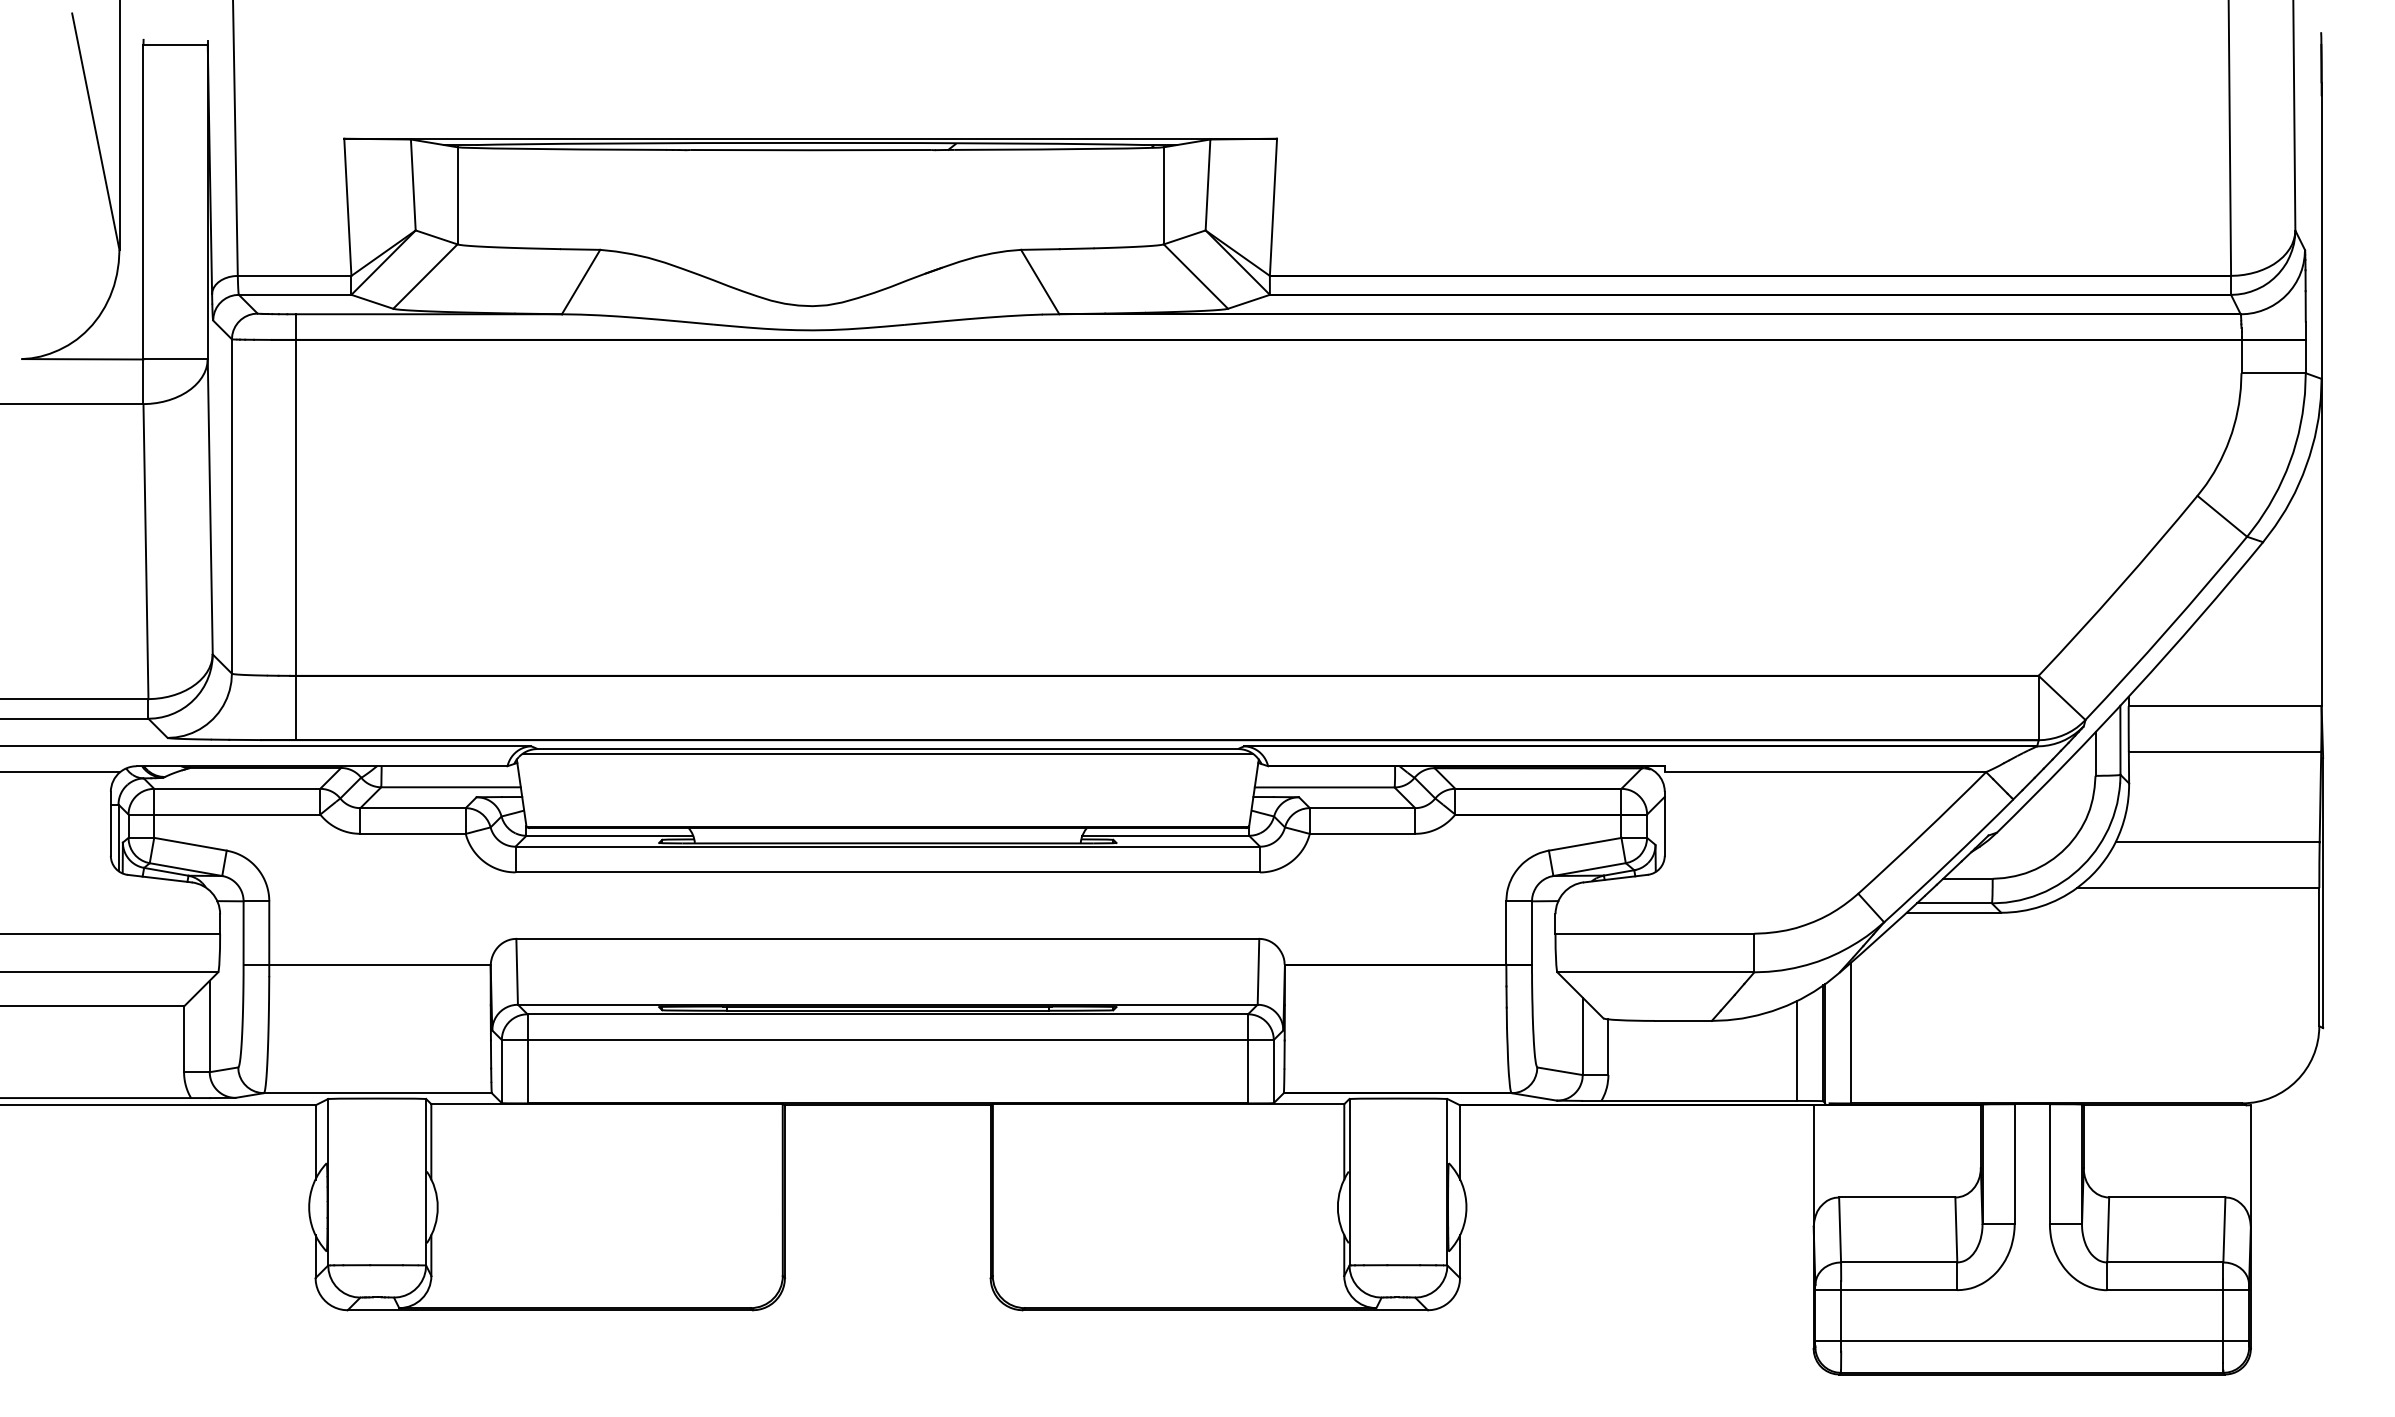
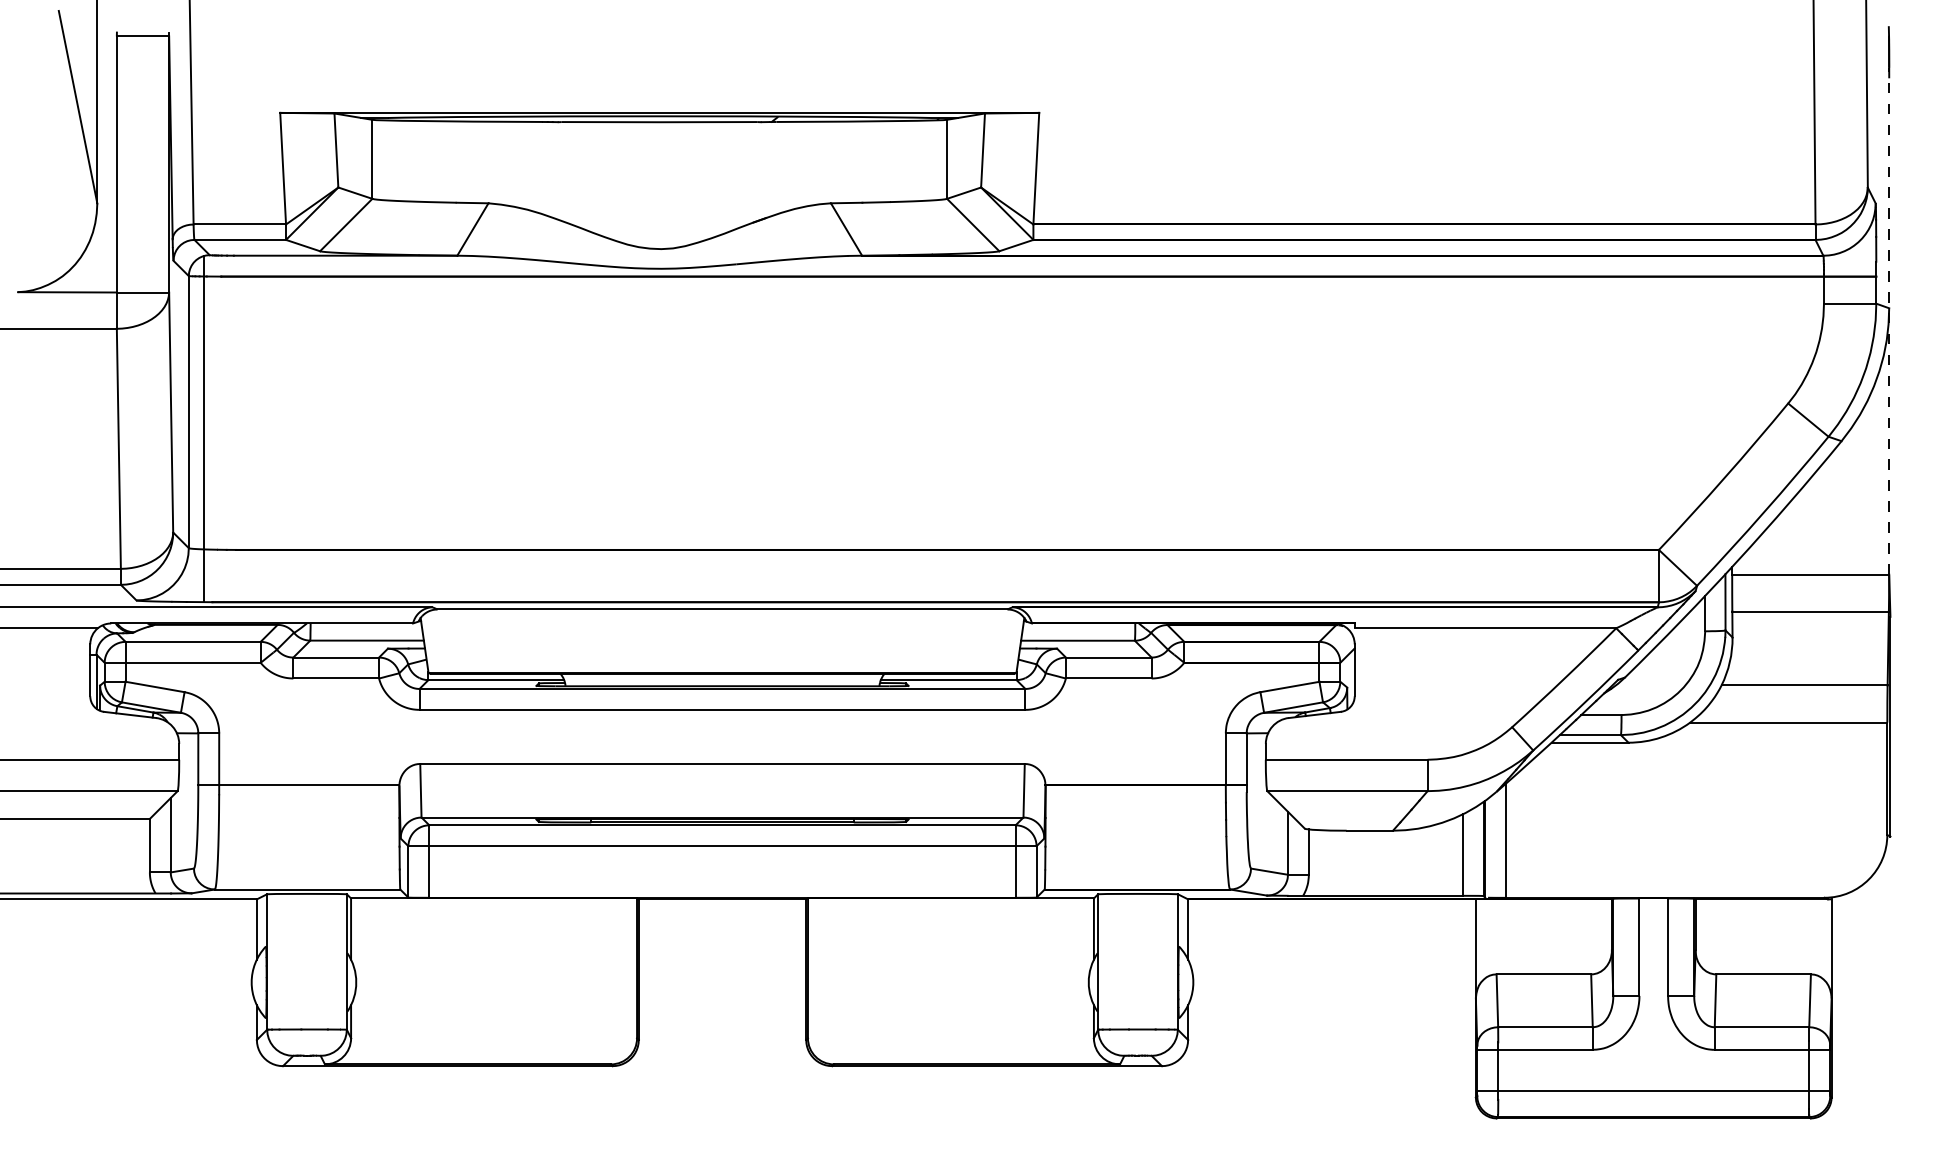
line: (2321, 394) -> (1889, 320), solid -> dashed
line: (296, 527) -> (203, 429), moved
line: (887, 753) -> (722, 613), removed

